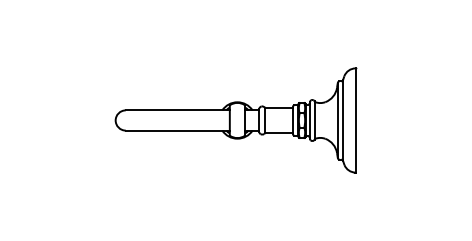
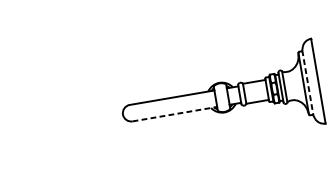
line: (343, 120) -> (308, 82), solid -> dashed
line: (178, 130) -> (175, 113), solid -> dashed

